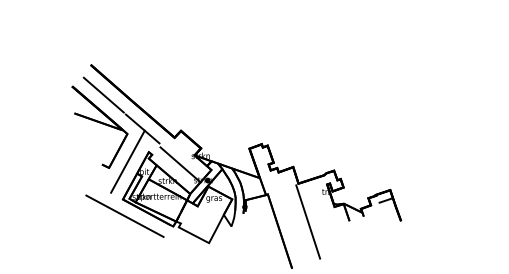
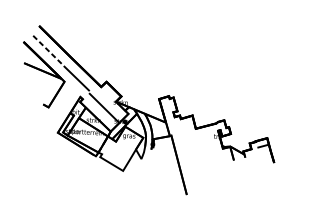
line: (104, 95) -> (48, 50), solid -> dashed
line: (127, 161) -> (63, 103), removed
line: (124, 215) -> (58, 145), removed
line: (308, 221) -> (201, 158), removed

